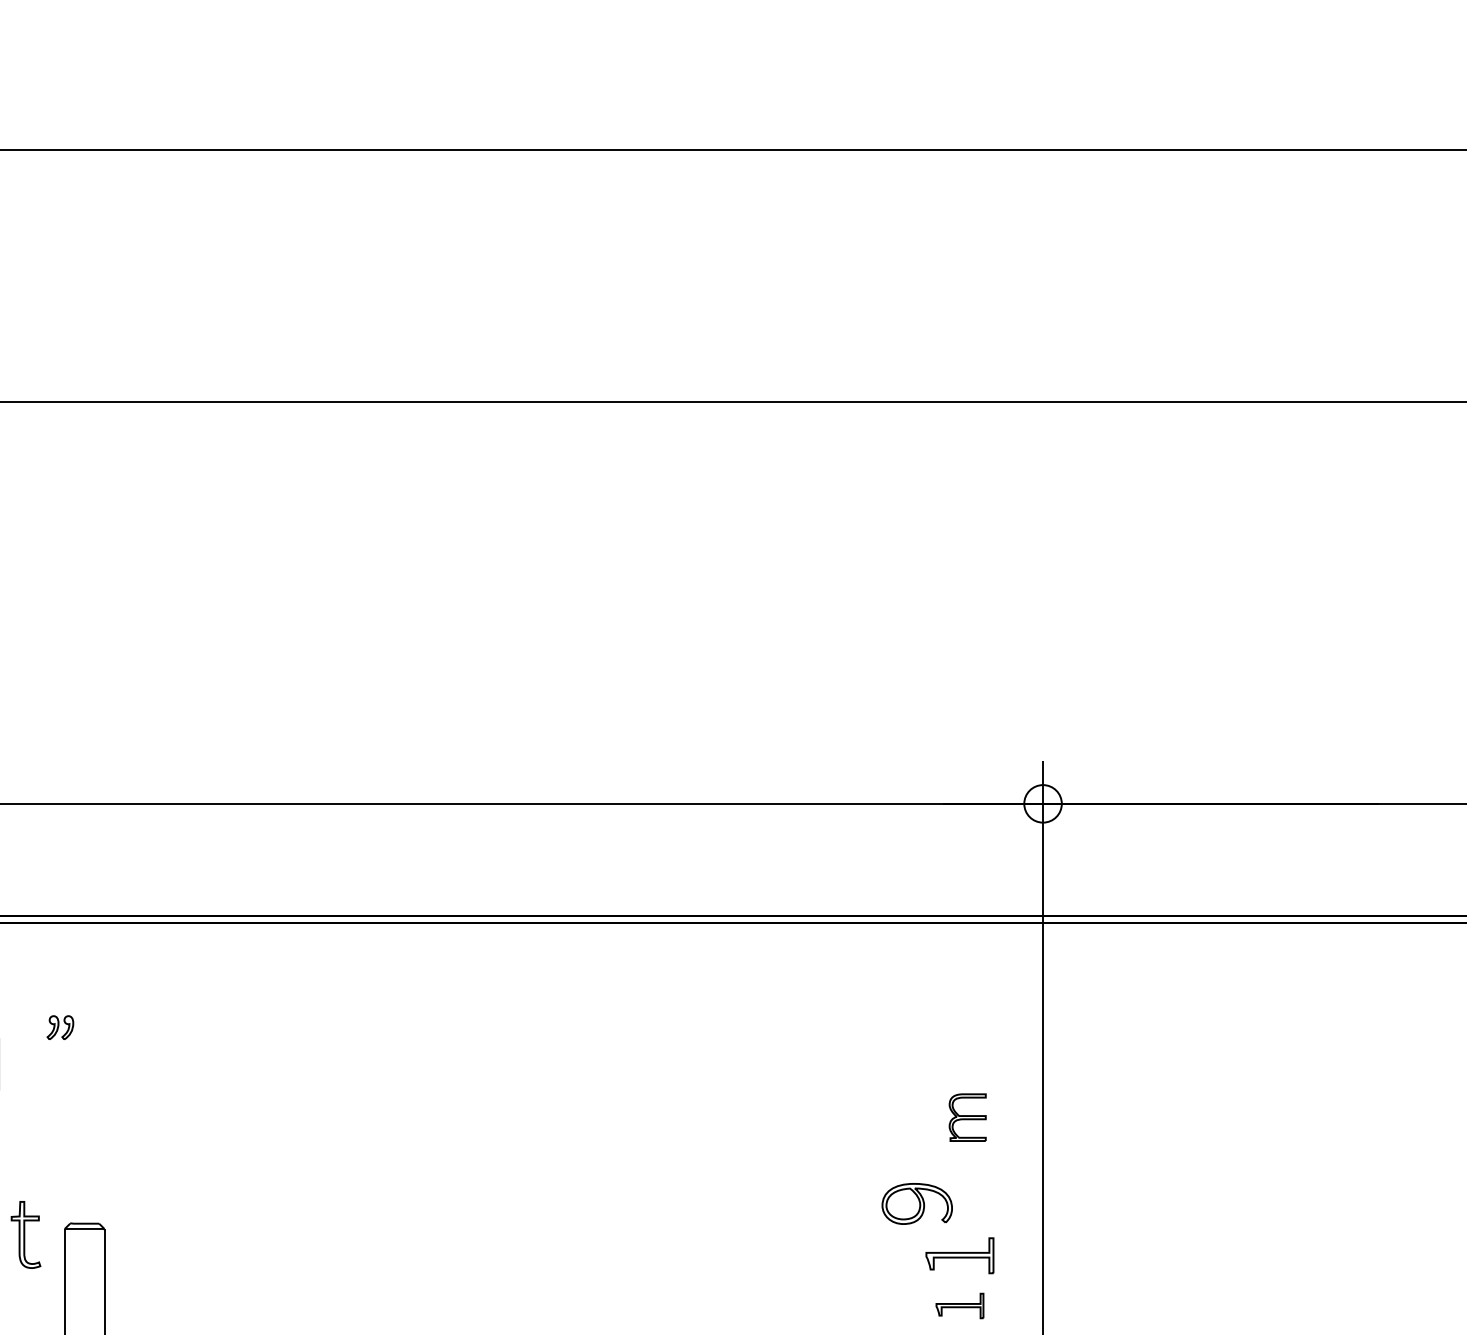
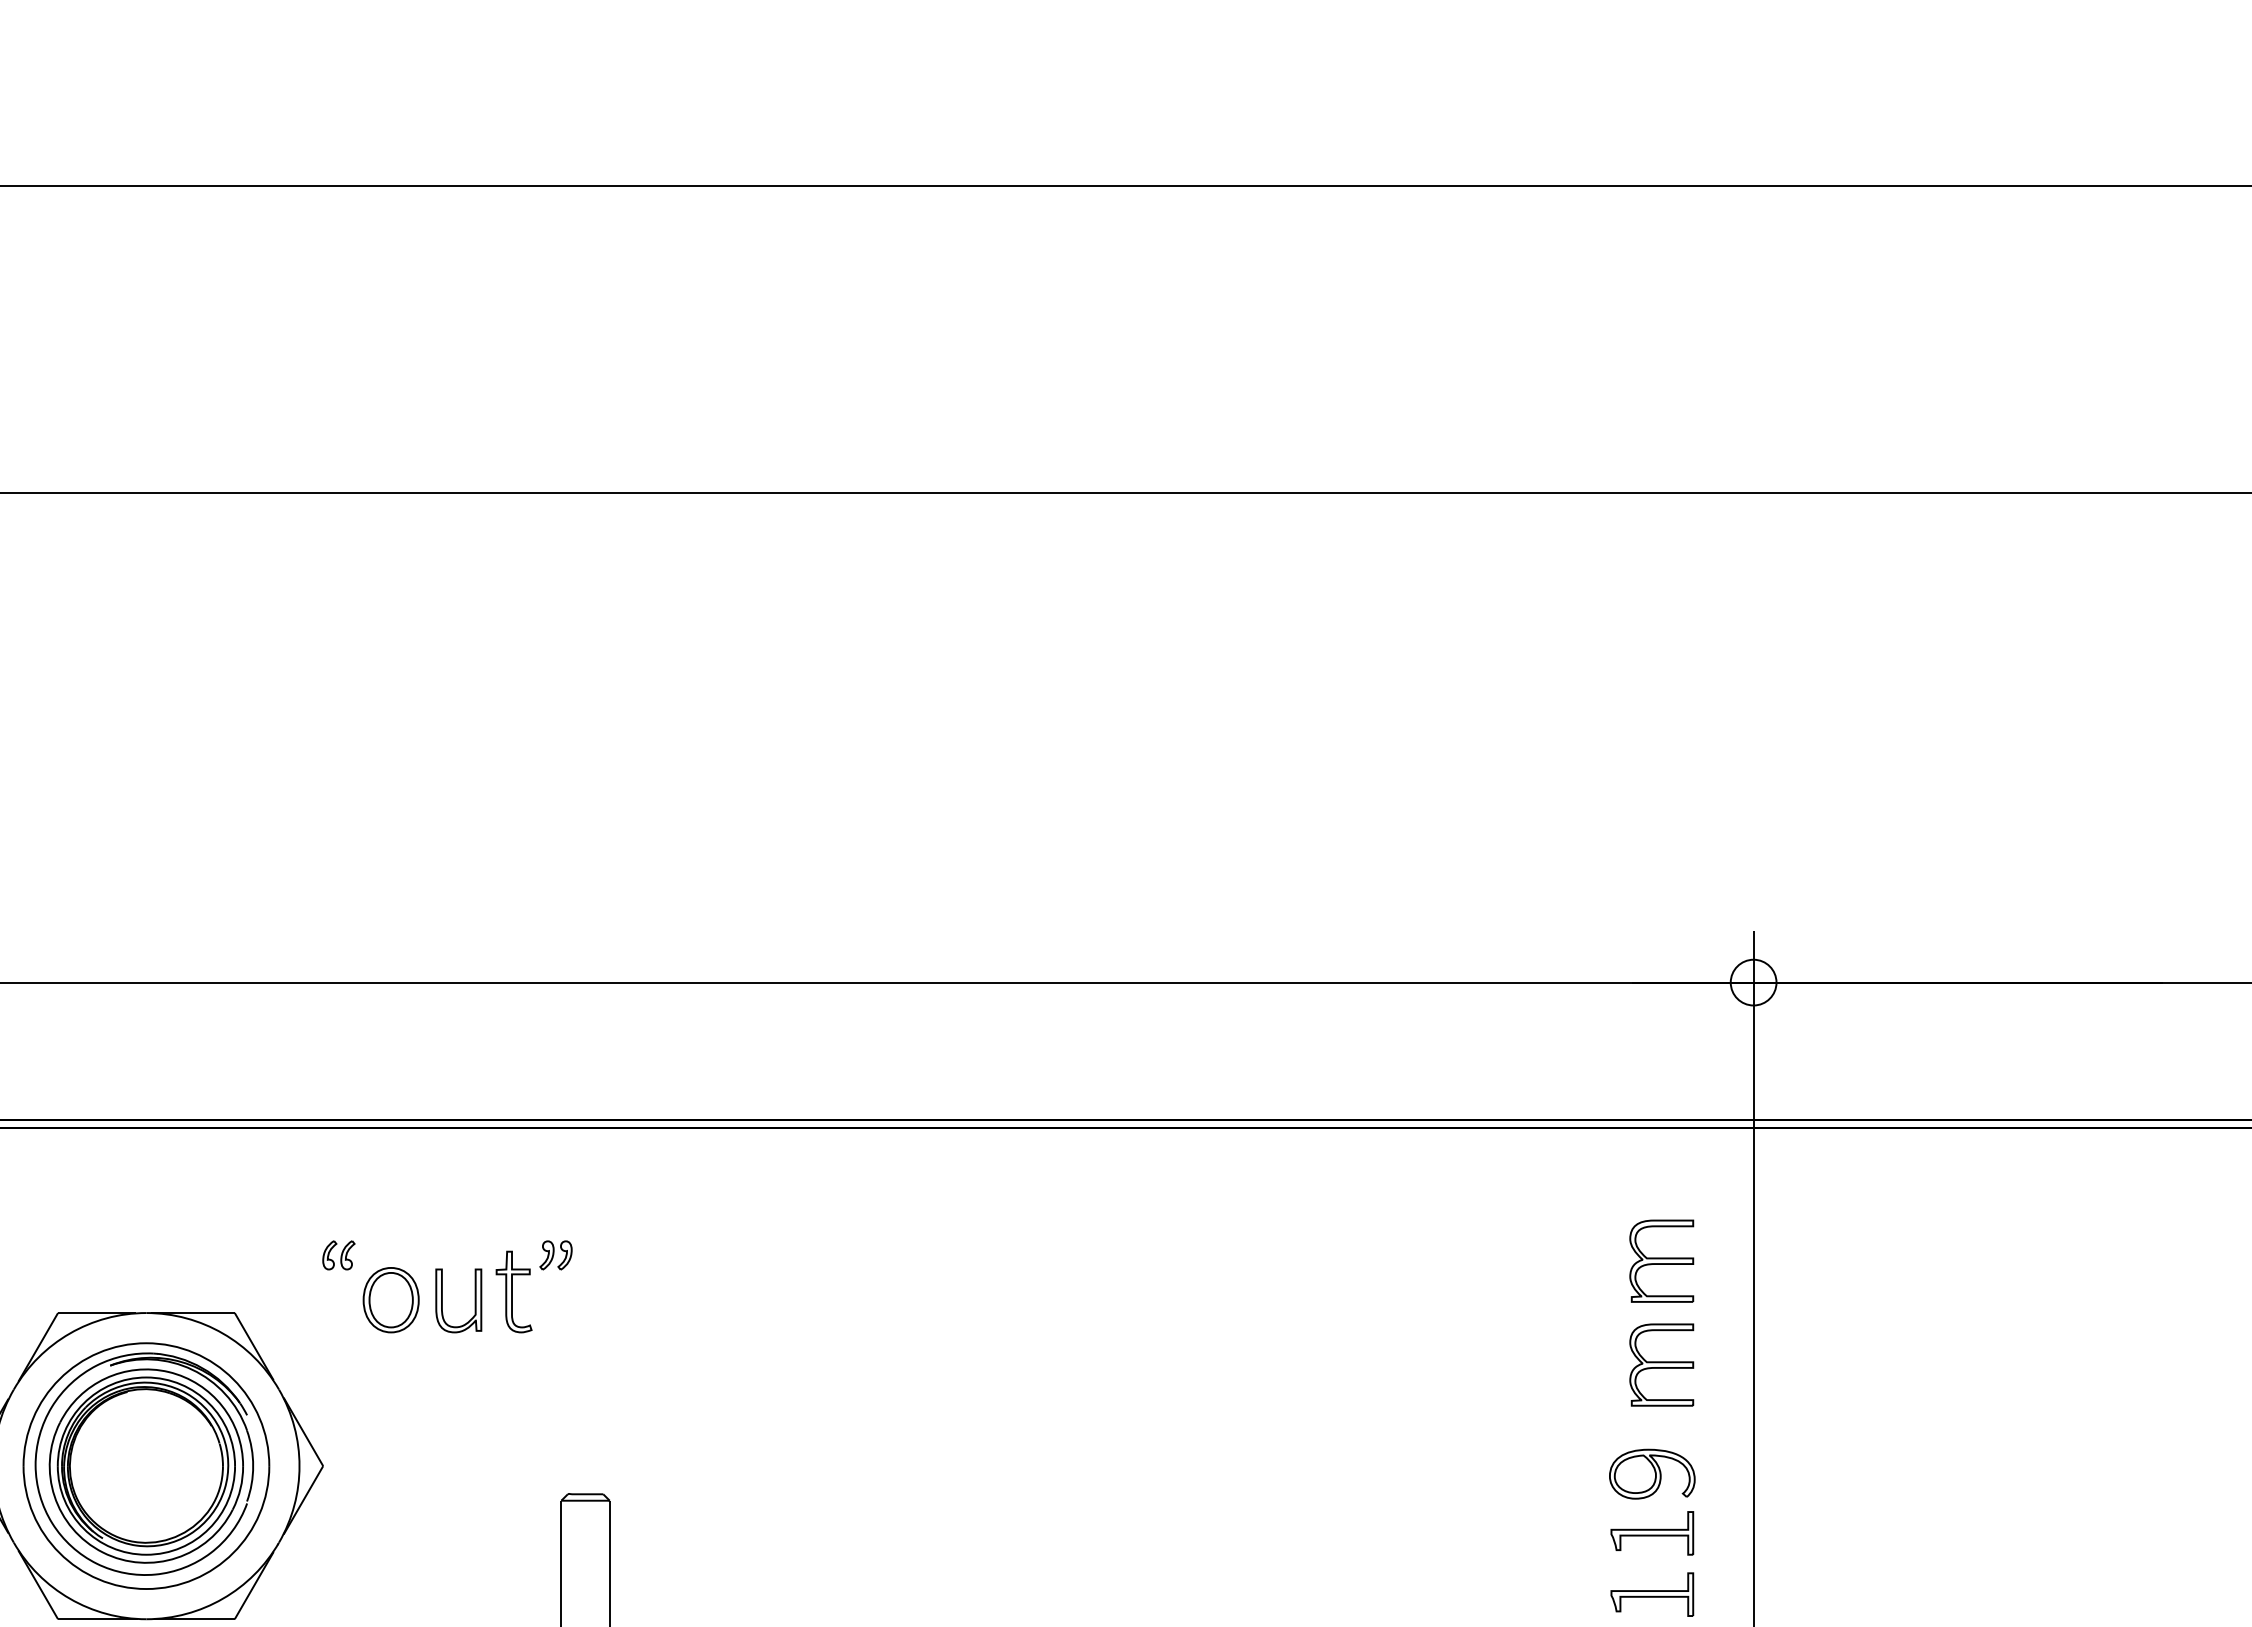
part: (967, 1031) -> (1661, 1260), added
part: (967, 1117) -> (1661, 1364), size x1.43
part: (917, 1203) -> (1652, 1473), moved
part: (25, 1234) -> (513, 1291), moved
part: (960, 1305) -> (1652, 1594), size x1.43

